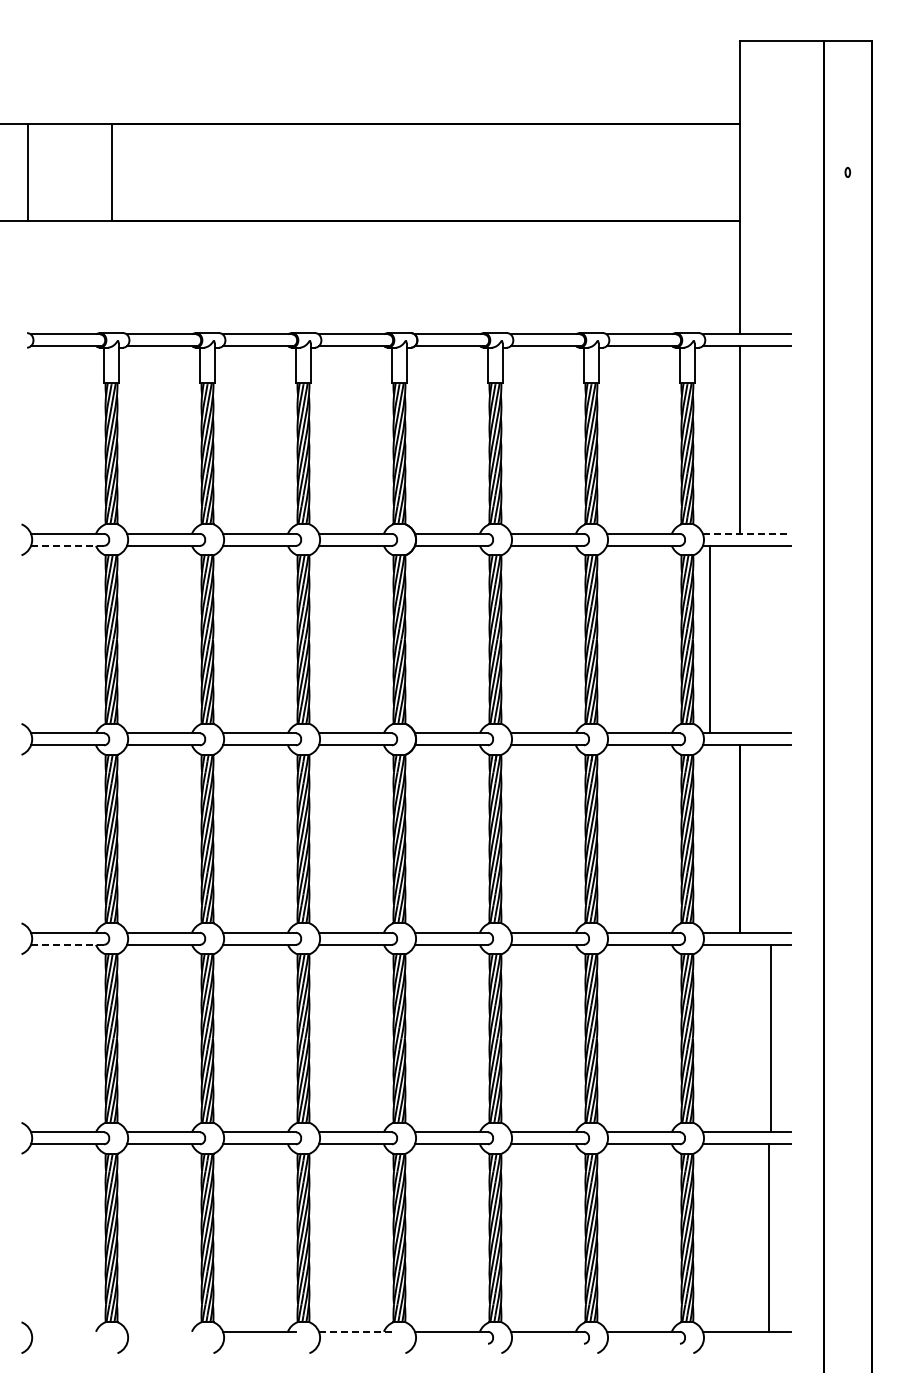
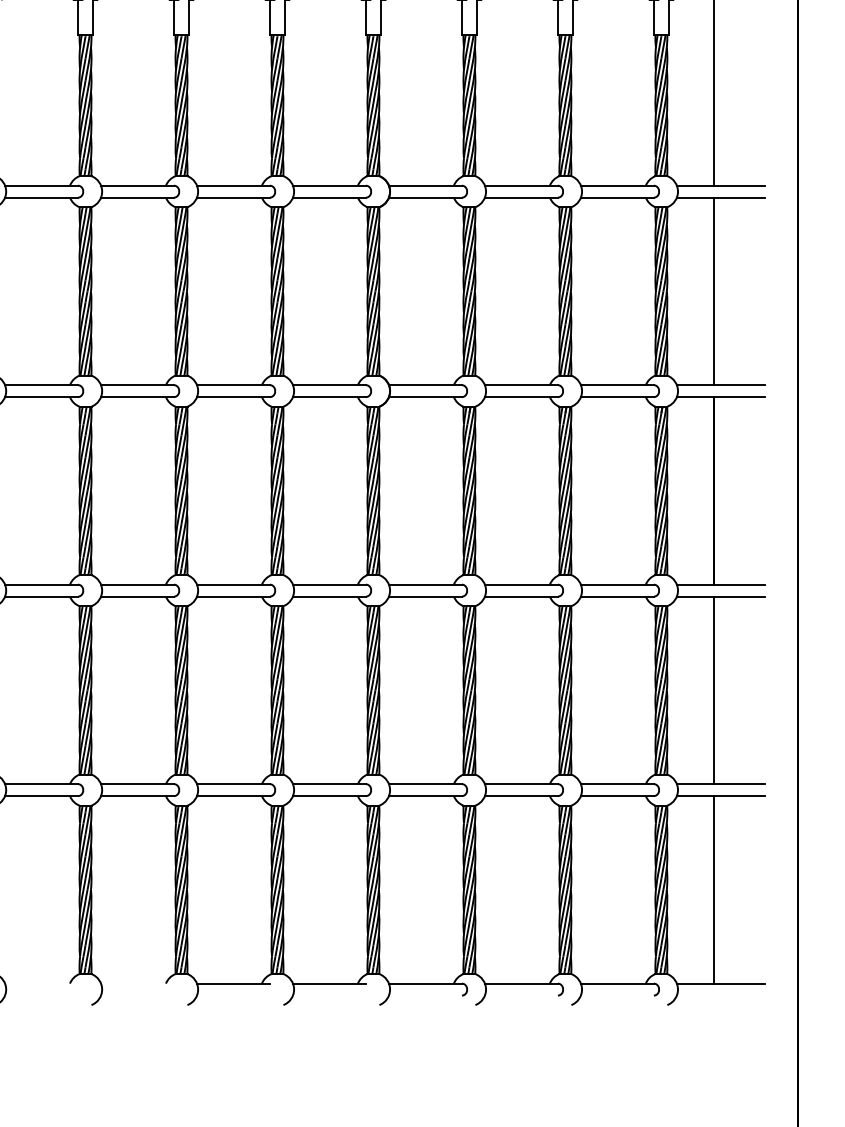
line: (747, 533) -> (721, 185), dashed -> solid
line: (67, 545) -> (41, 197), dashed -> solid
line: (710, 639) -> (714, 291), moved
line: (67, 944) -> (41, 596), dashed -> solid
line: (771, 1038) -> (714, 690), moved
line: (769, 1237) -> (714, 889), moved
line: (355, 1331) -> (329, 983), dashed -> solid

